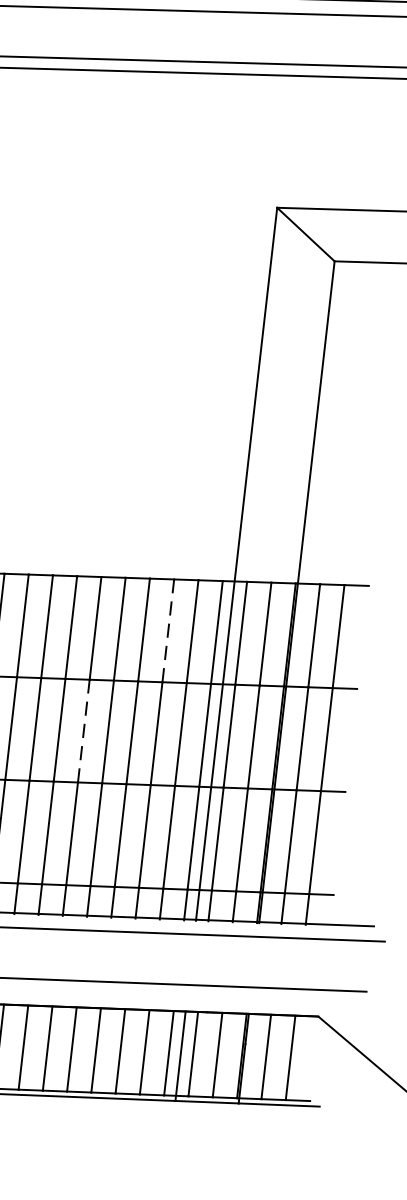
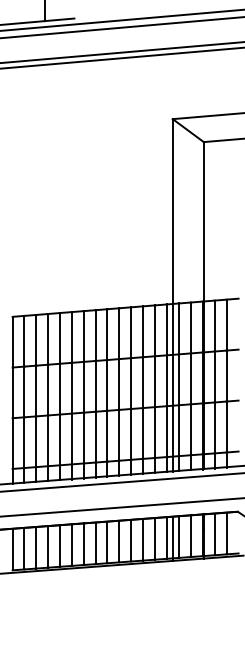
line: (169, 630) -> (143, 331), dashed -> solid
line: (84, 729) -> (107, 384), dashed -> solid

